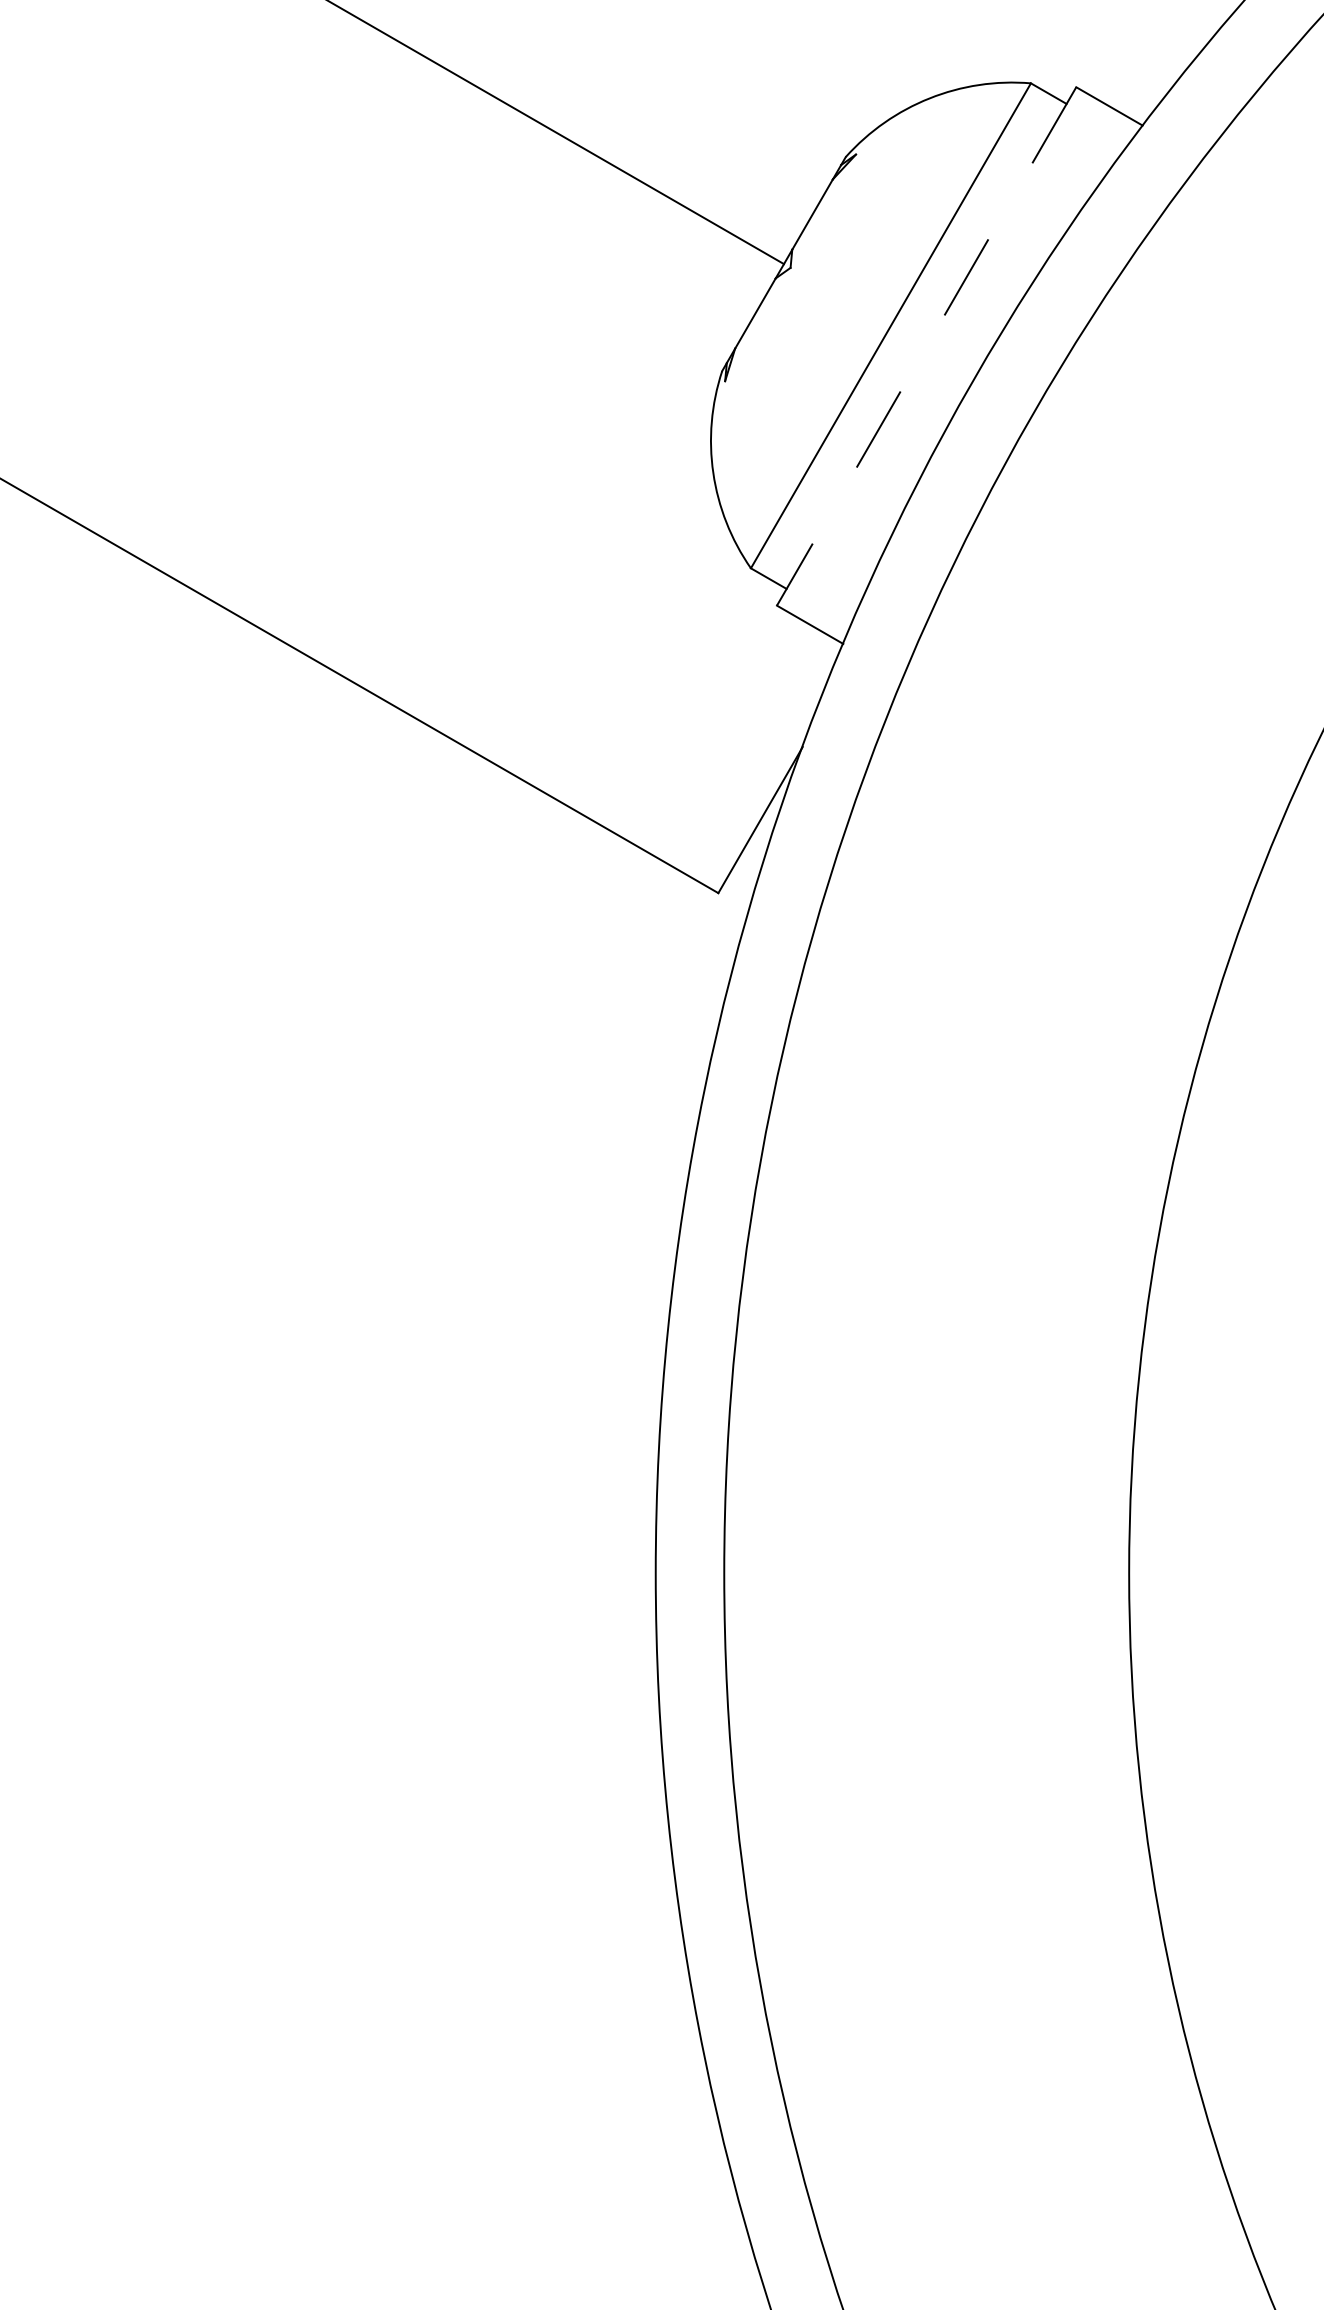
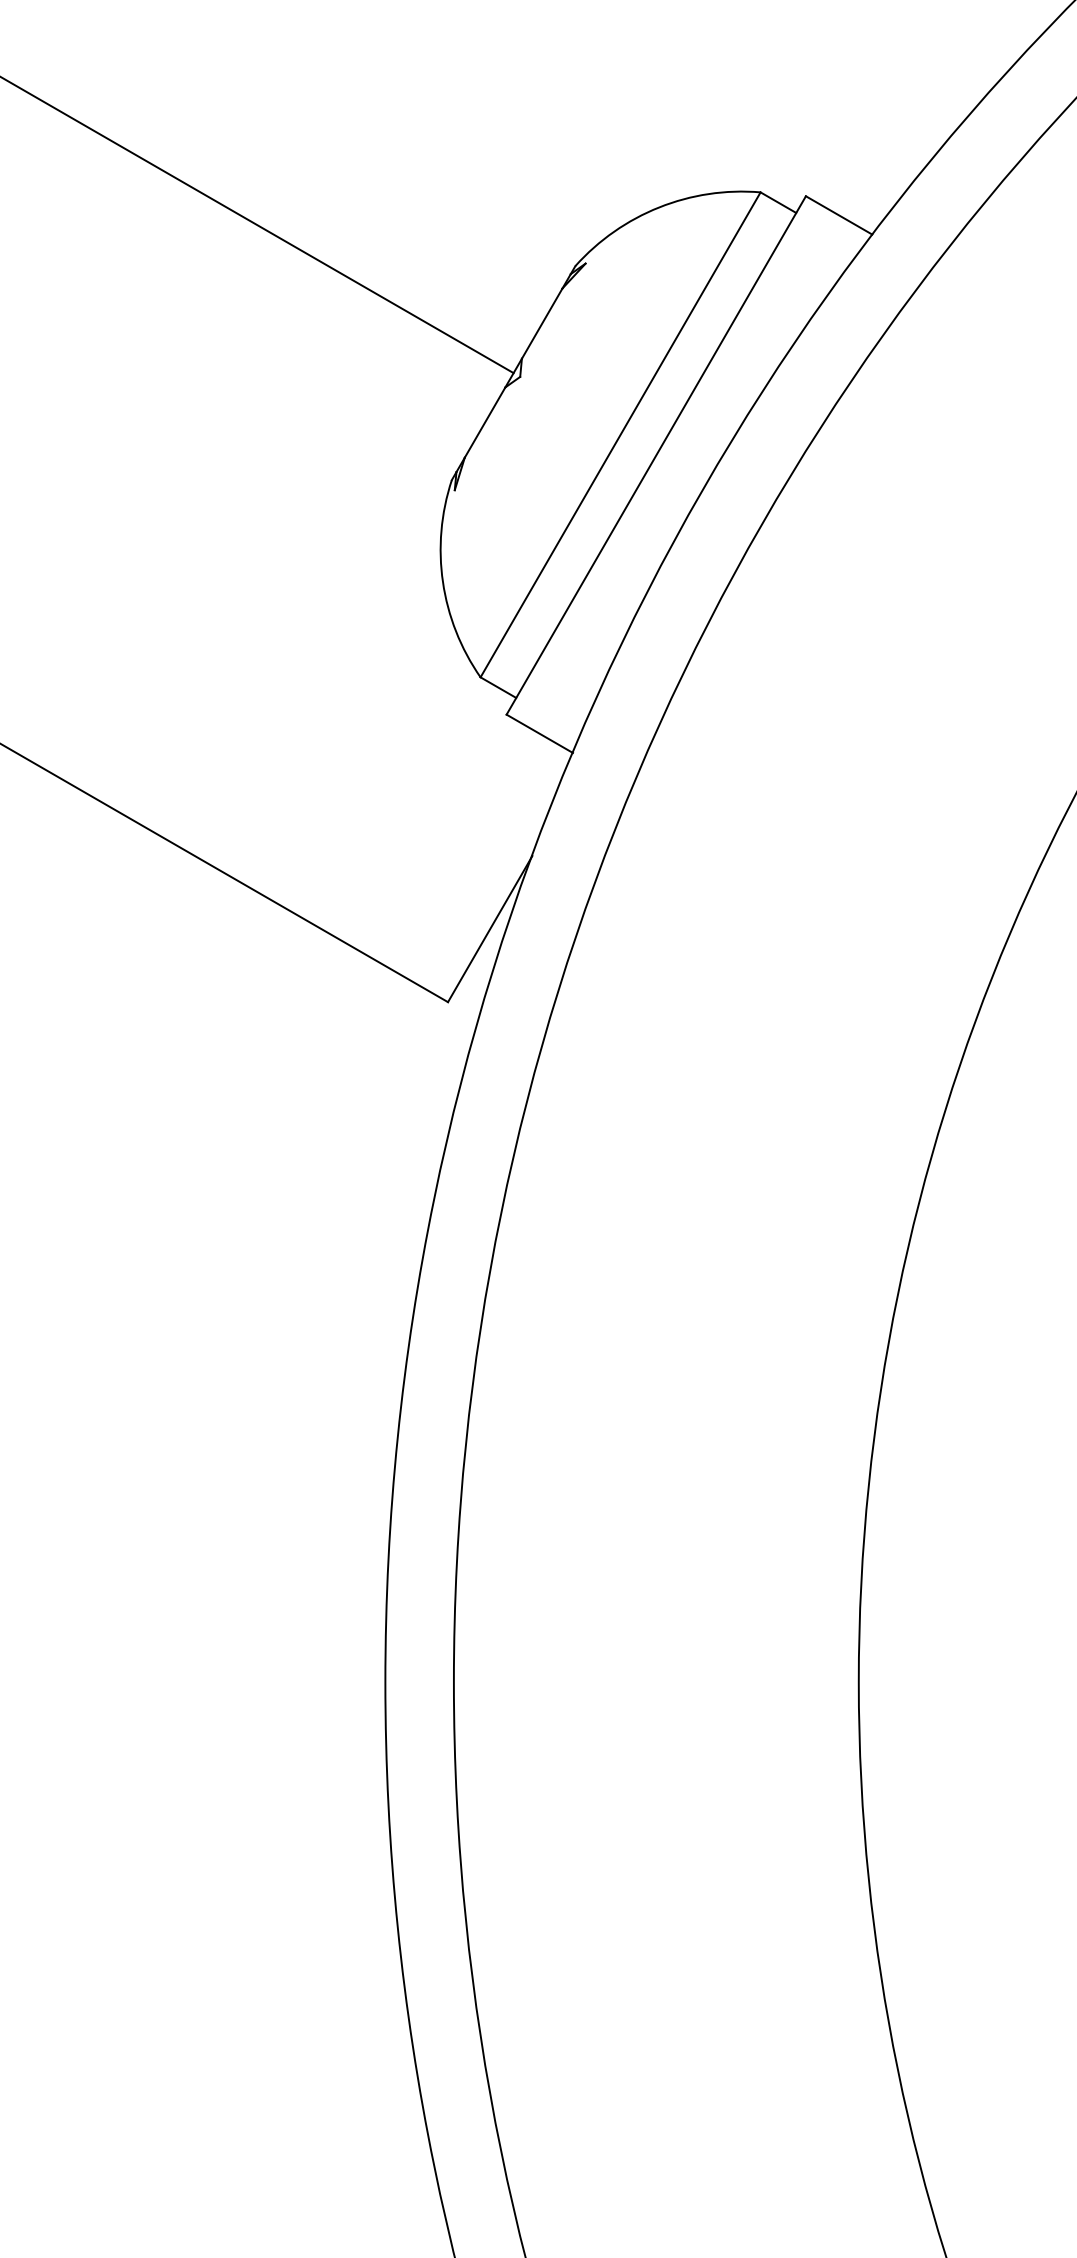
line: (926, 346) -> (656, 455), dashed -> solid

